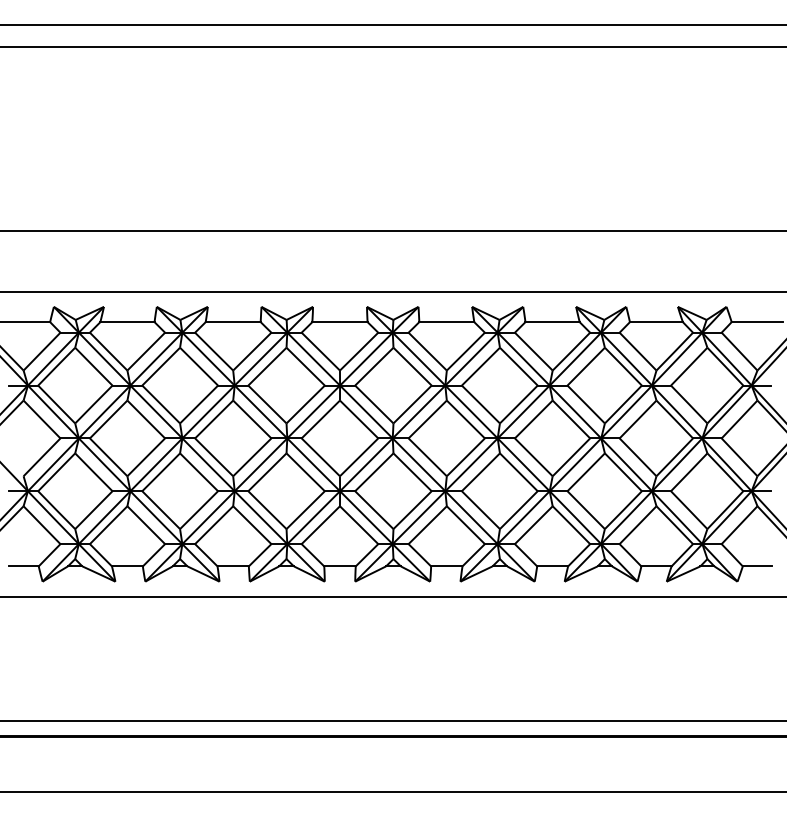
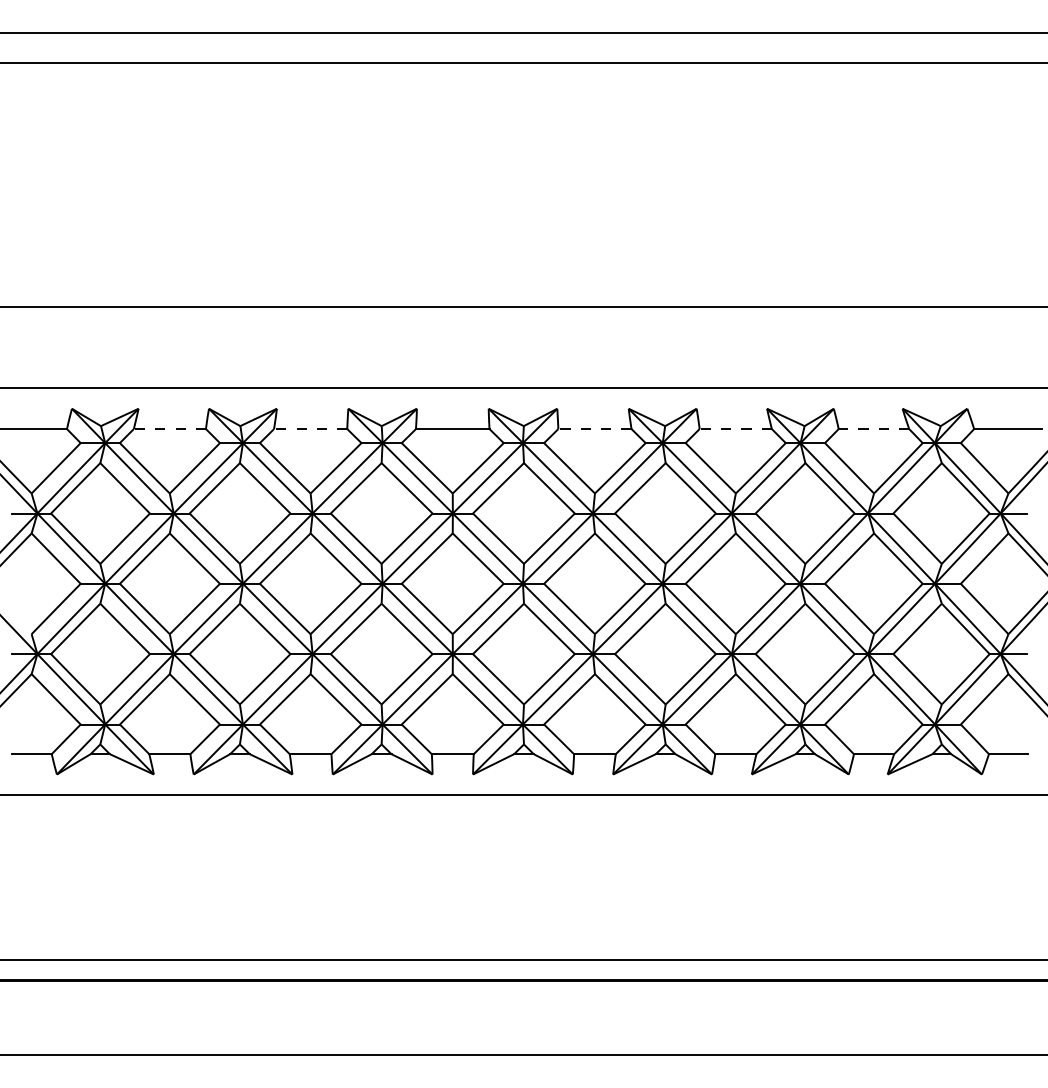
line: (127, 322) -> (169, 429), solid -> dashed
line: (233, 322) -> (311, 429), solid -> dashed
line: (446, 322) -> (594, 429), solid -> dashed
line: (552, 322) -> (735, 429), solid -> dashed
line: (655, 322) -> (872, 429), solid -> dashed

